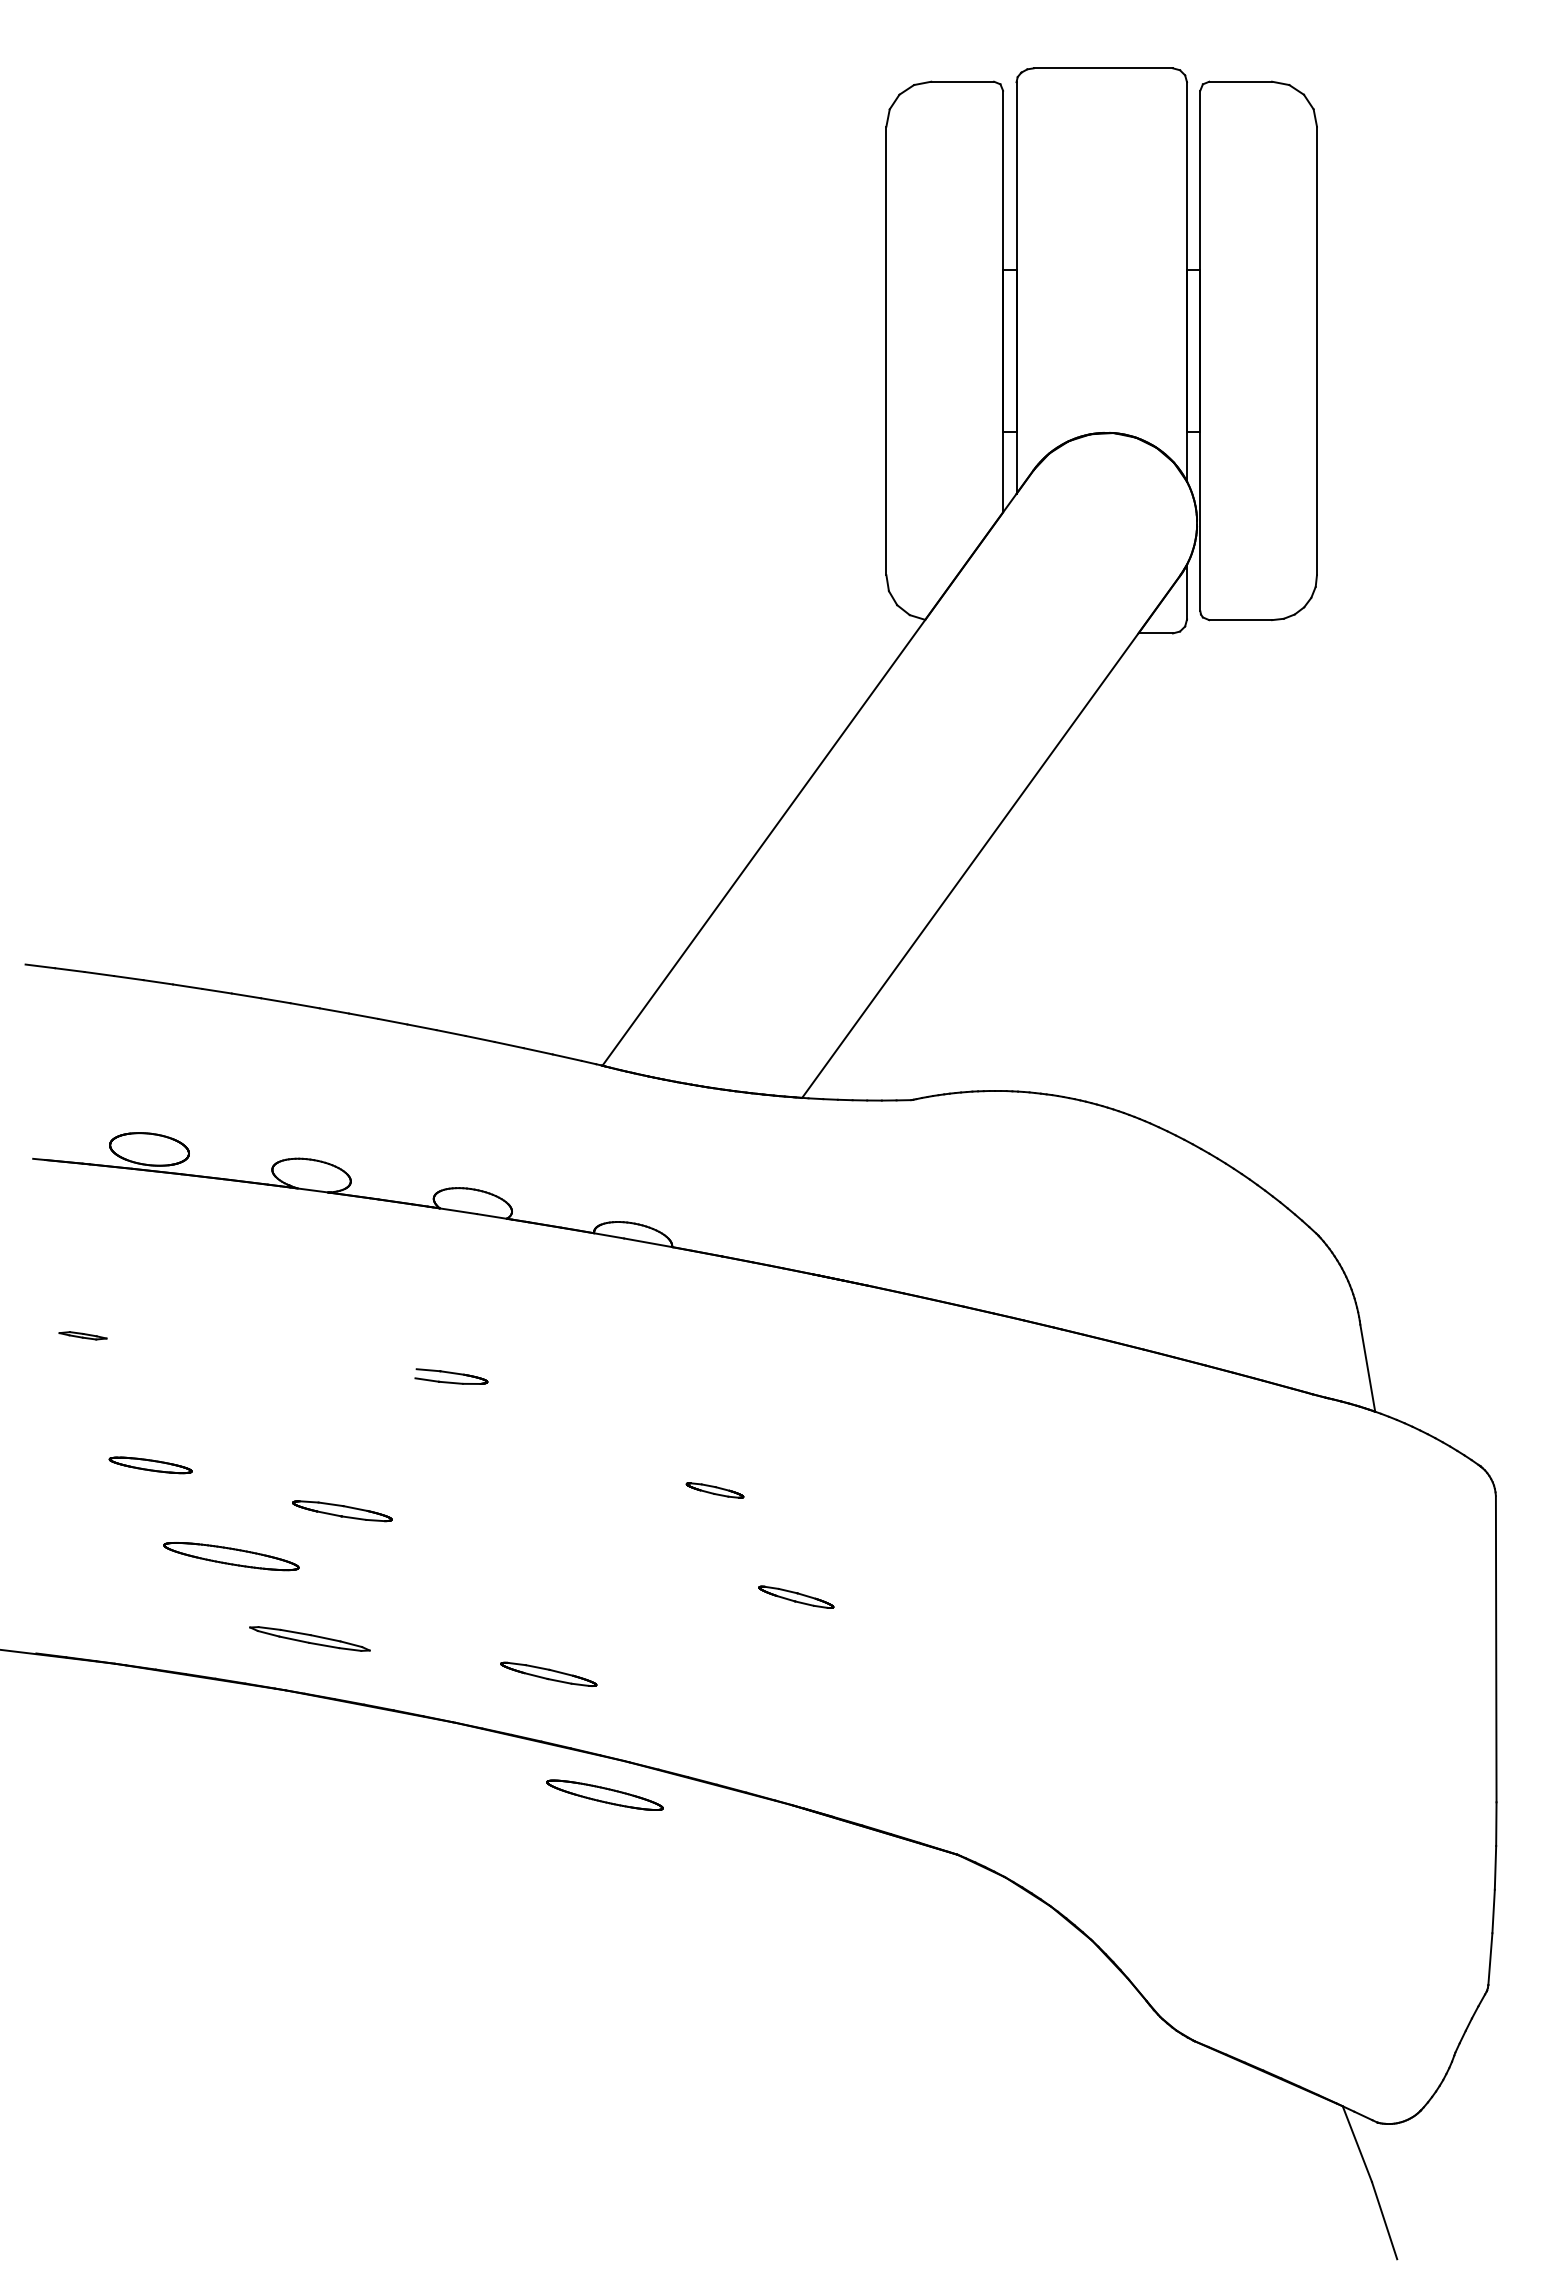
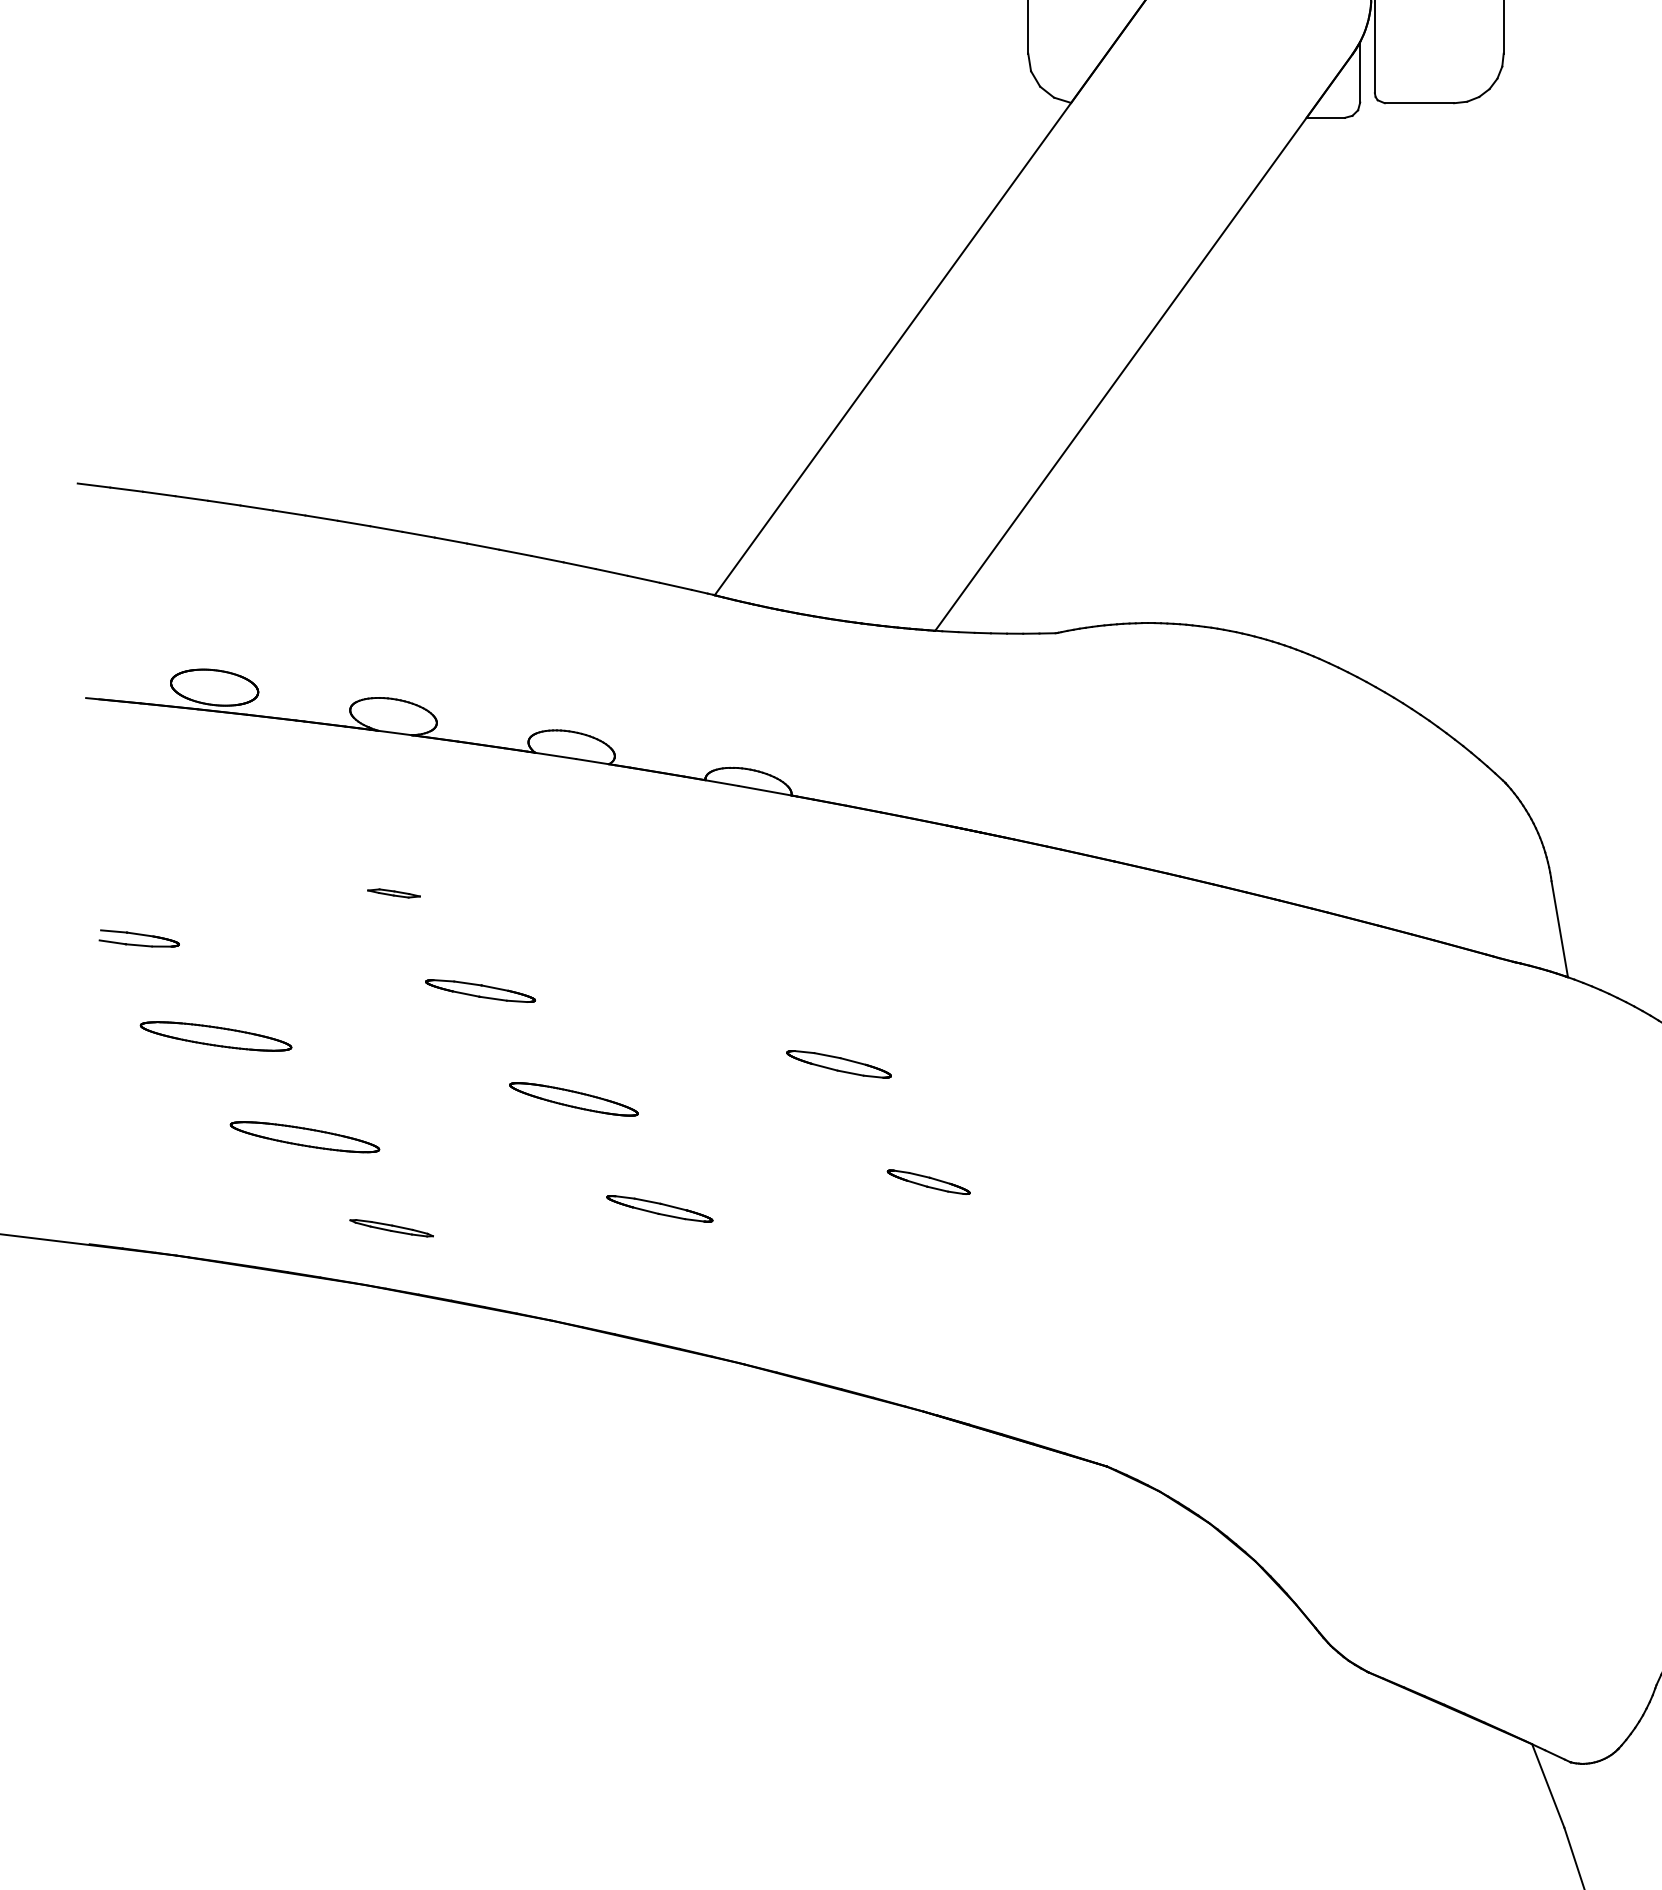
part: (82, 1335) -> (393, 893), moved
part: (451, 1376) -> (139, 938), moved
part: (150, 1465) -> (215, 1036), size x1.67
part: (714, 1490) -> (838, 1064), size x1.67
part: (342, 1511) -> (480, 991), moved
part: (309, 1638) -> (391, 1227), size x0.62
part: (548, 1673) -> (659, 1207), moved
part: (604, 1794) -> (573, 1098), moved

